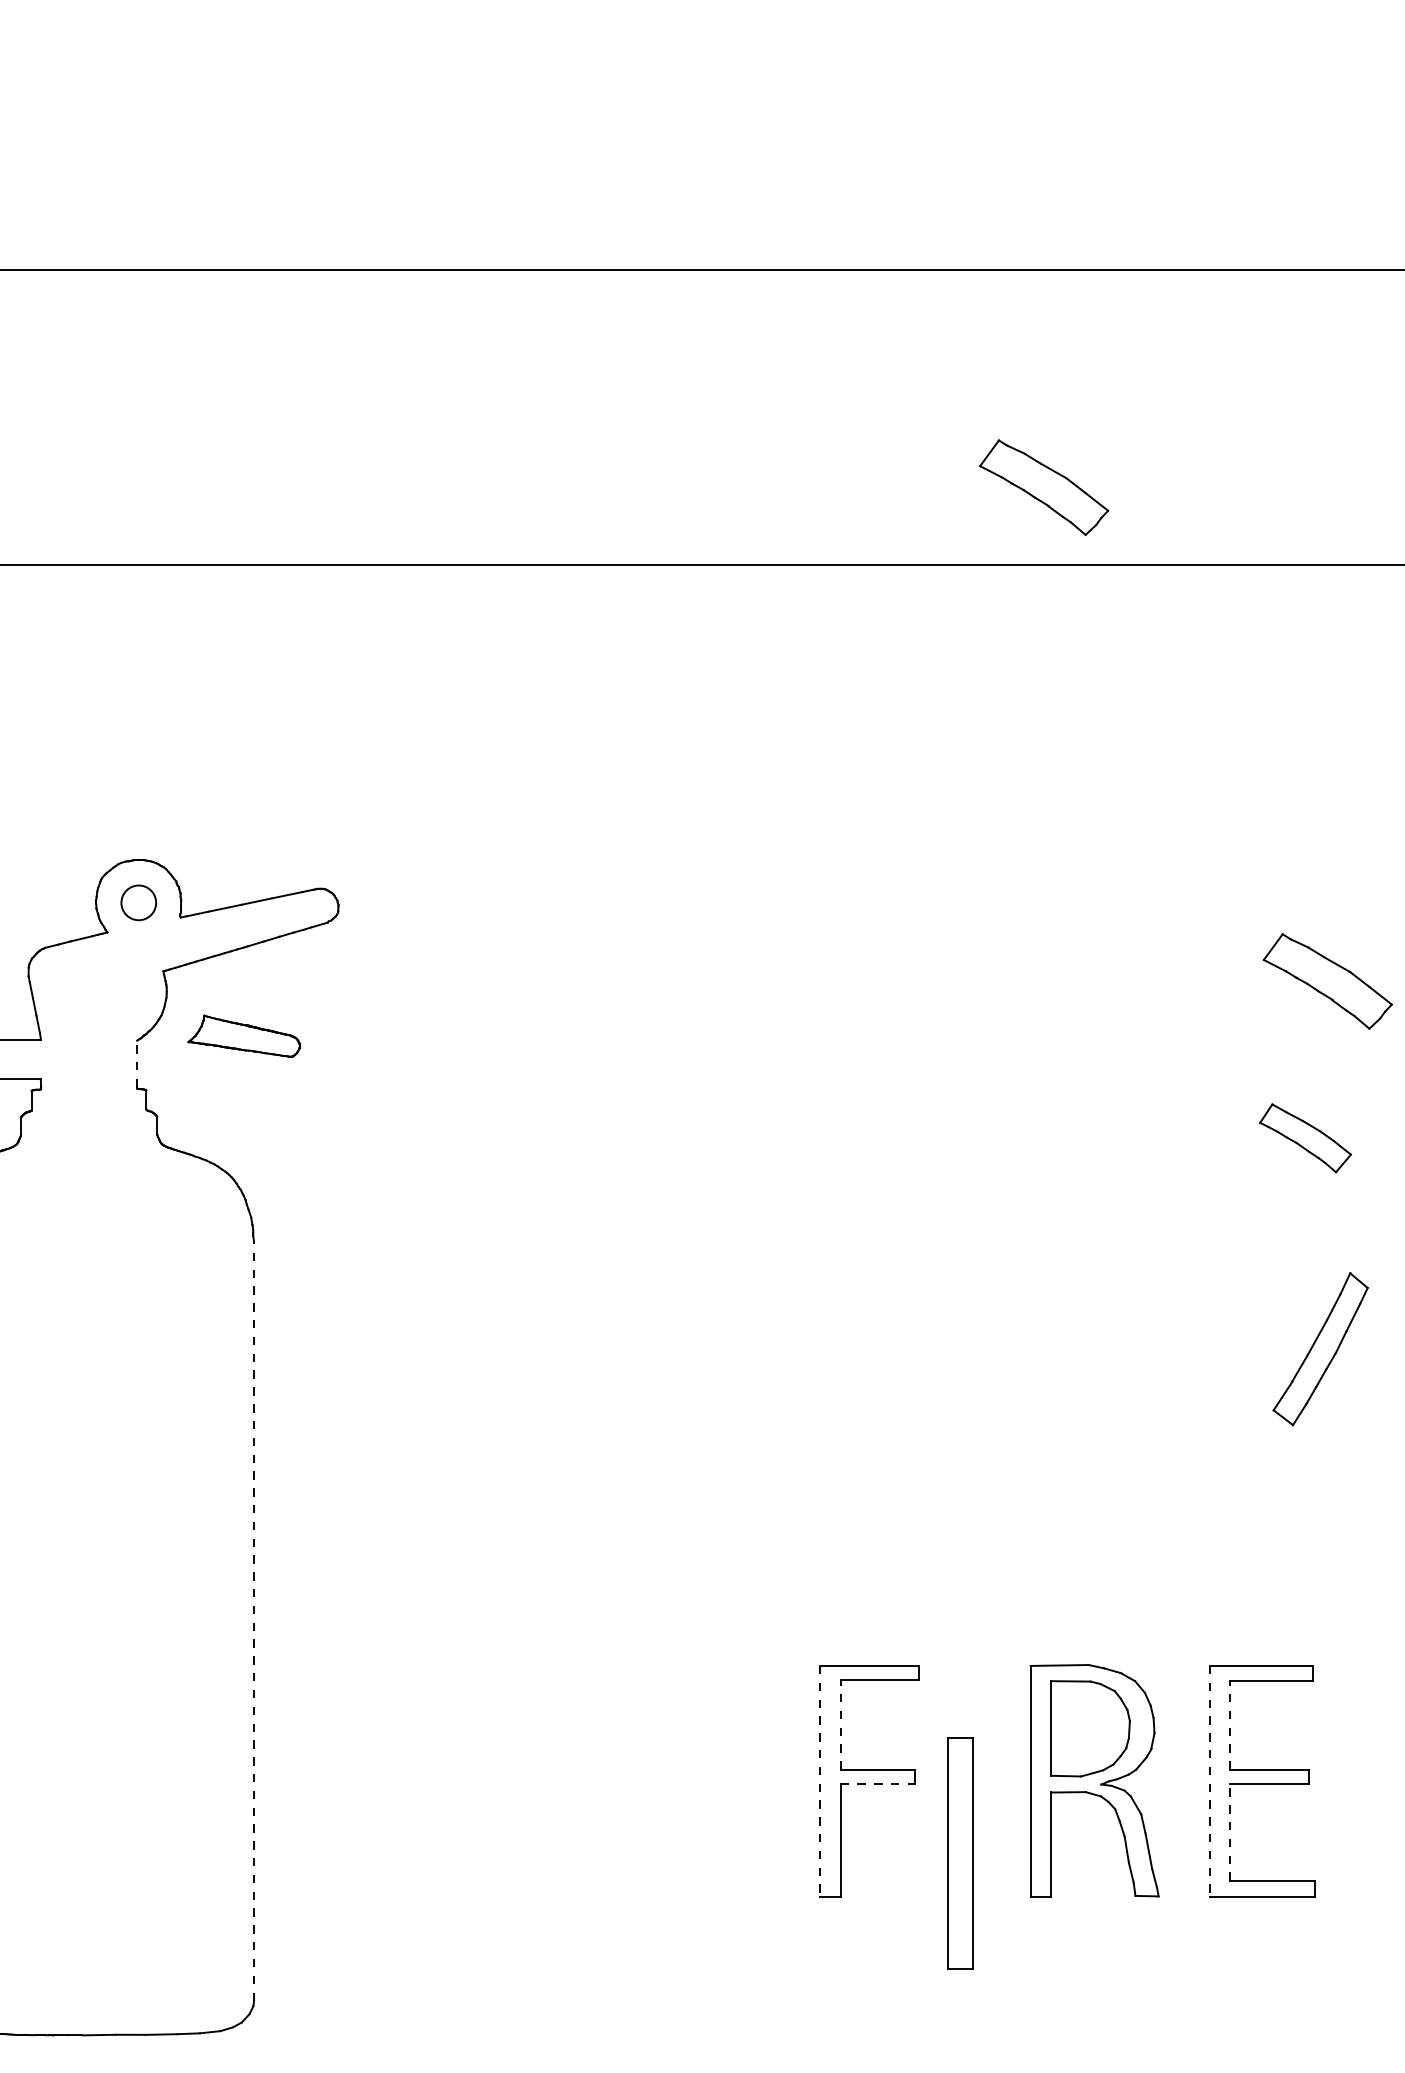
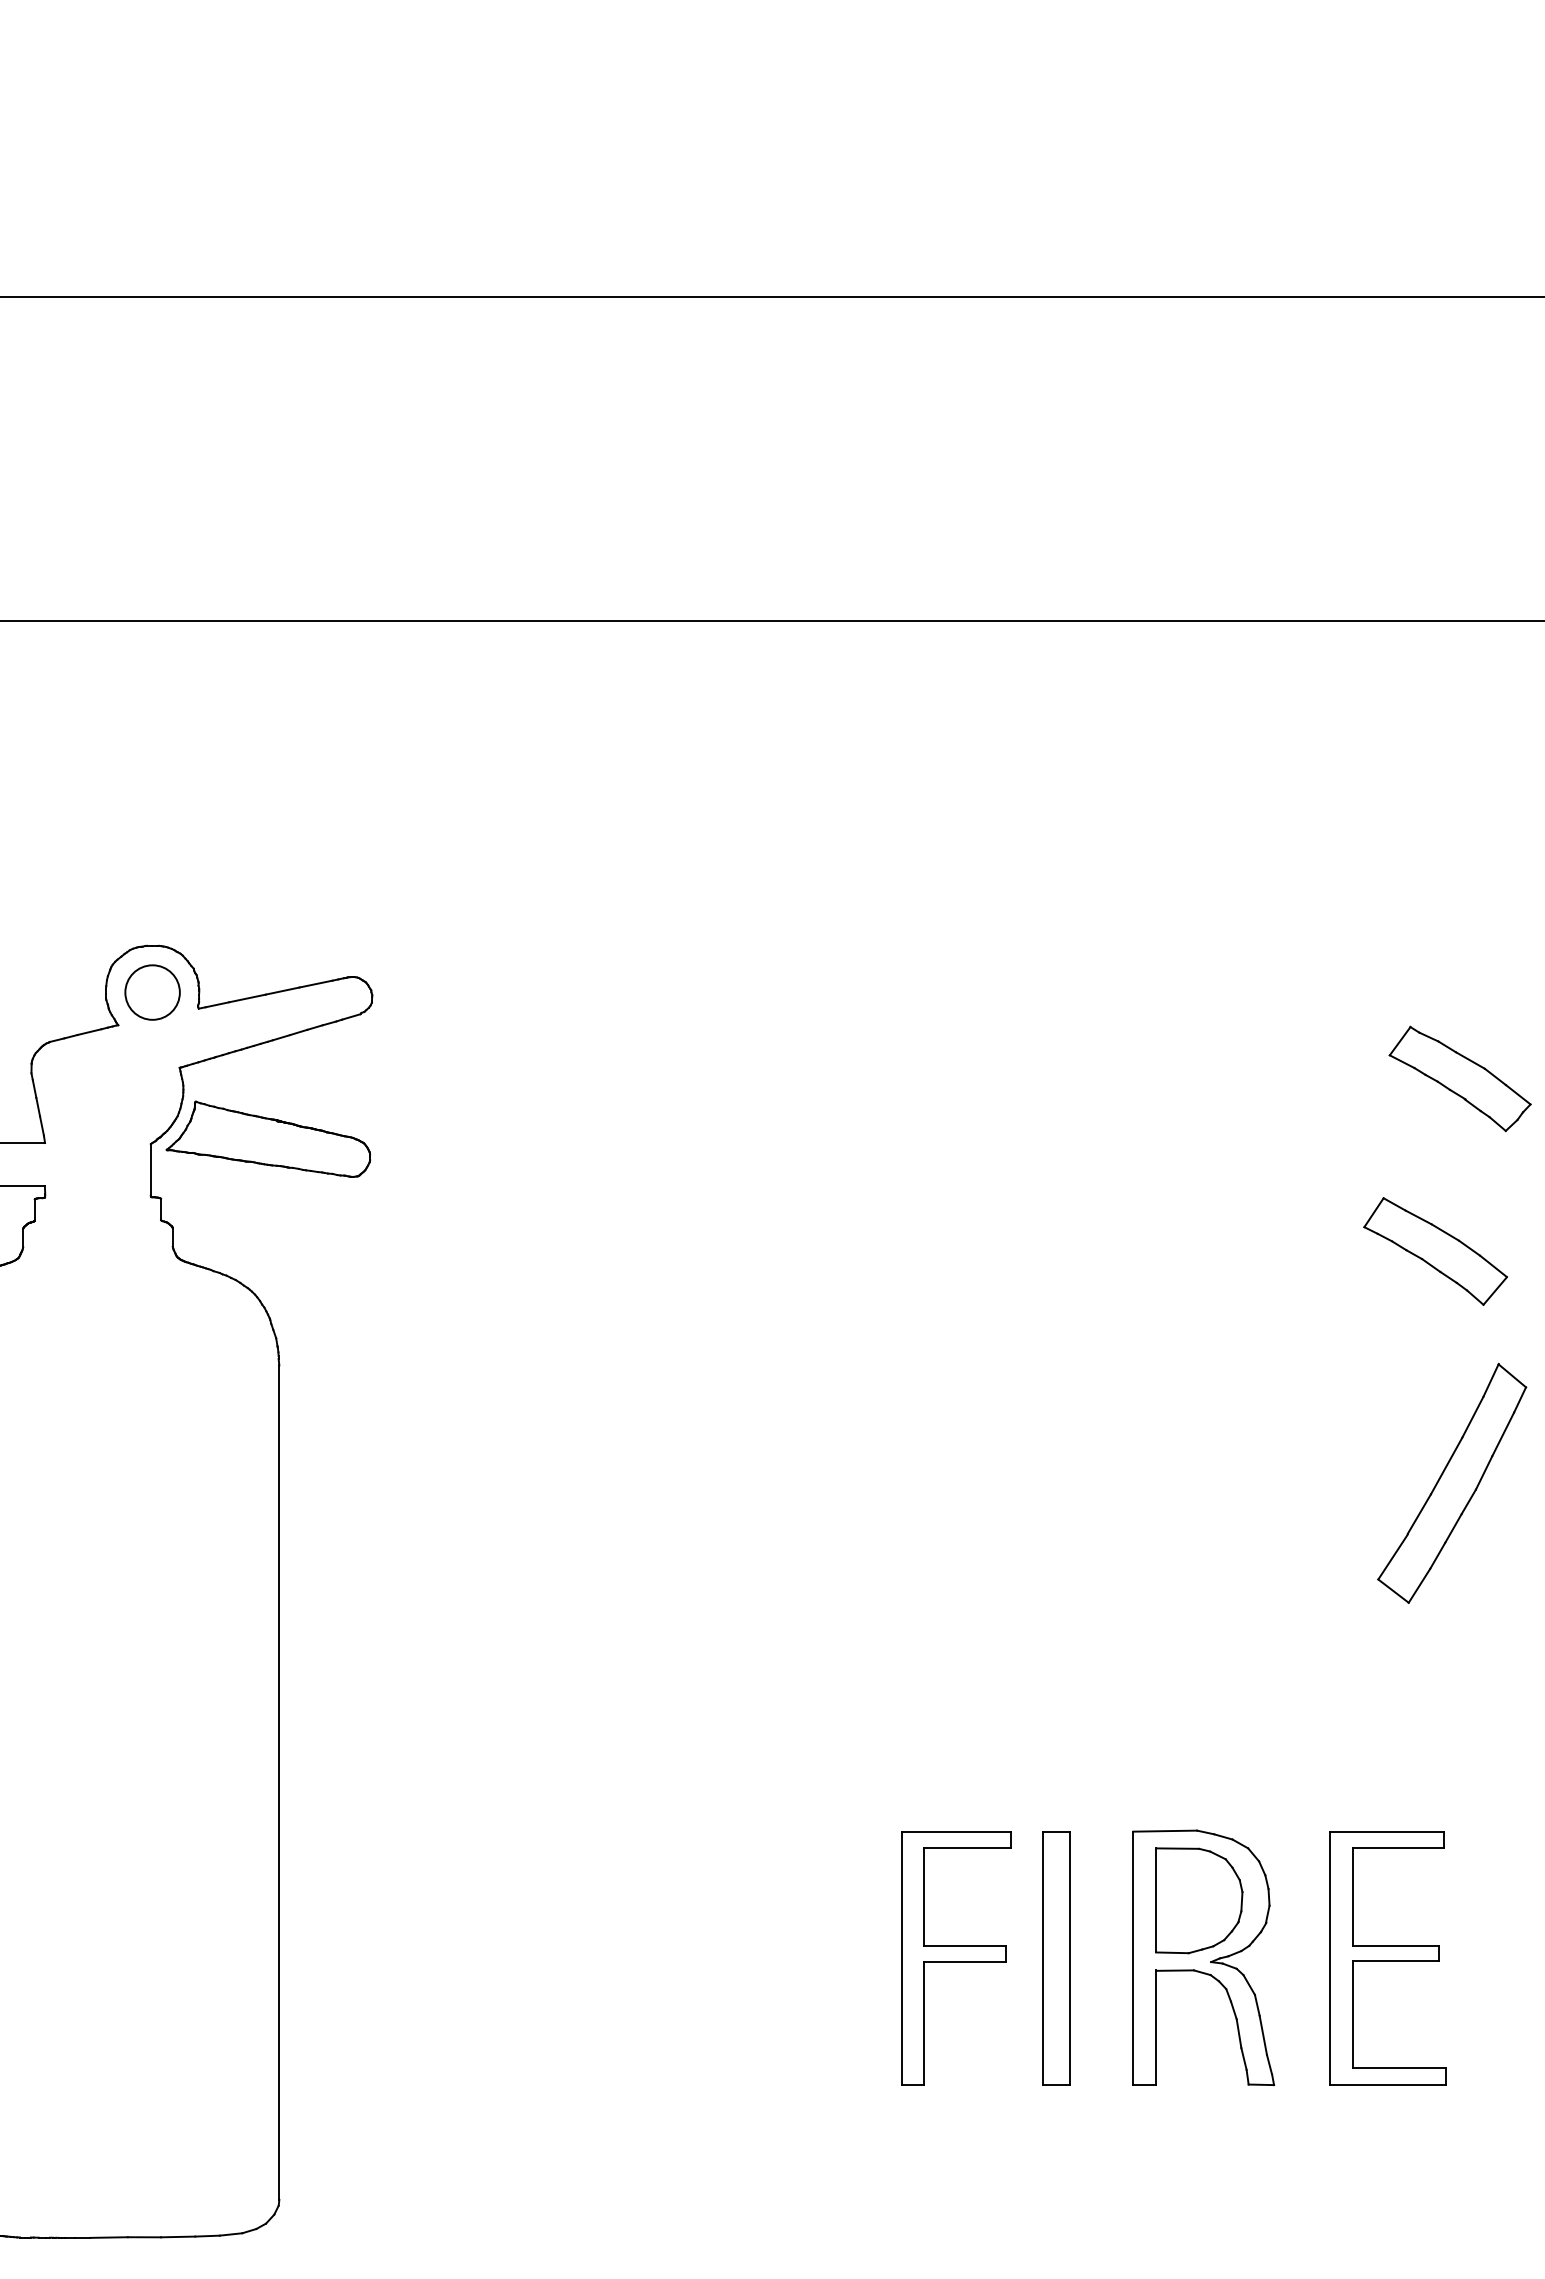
part: (1043, 487) -> (1147, 535), removed
circle: (138, 902) -> (152, 992), size x1.43
part: (244, 1035) -> (268, 1138), size x1.67
line: (136, 1063) -> (150, 1169), dashed -> solid
part: (1305, 1138) -> (1435, 1251), size x1.43
part: (1320, 1348) -> (1452, 1482), size x1.43
line: (254, 1621) -> (279, 1782), dashed -> solid
line: (840, 1724) -> (924, 1896), dashed -> solid
line: (1229, 1725) -> (1352, 1897), dashed -> solid
line: (819, 1781) -> (901, 1958), dashed -> solid
line: (1209, 1781) -> (1330, 1958), dashed -> solid
line: (878, 1784) -> (965, 1961), dashed -> solid
line: (1230, 1832) -> (1353, 2014), dashed -> solid
part: (960, 1853) -> (1056, 1958), moved

